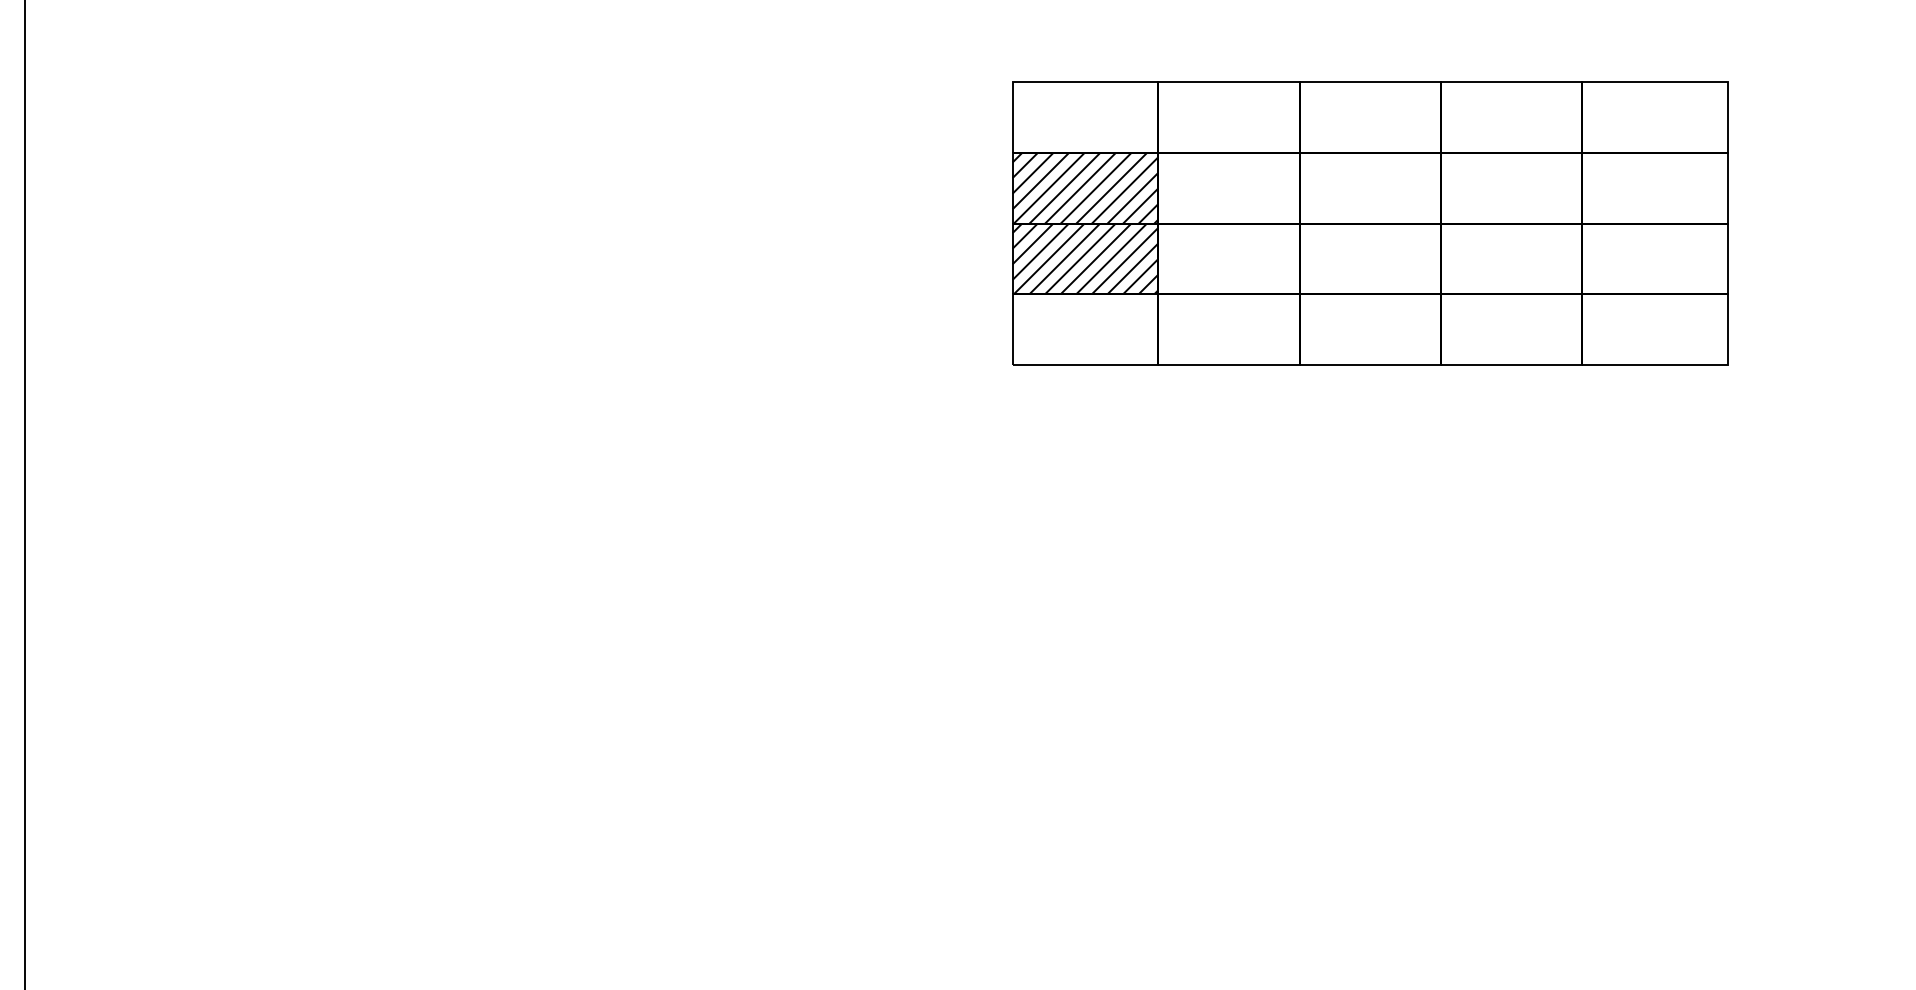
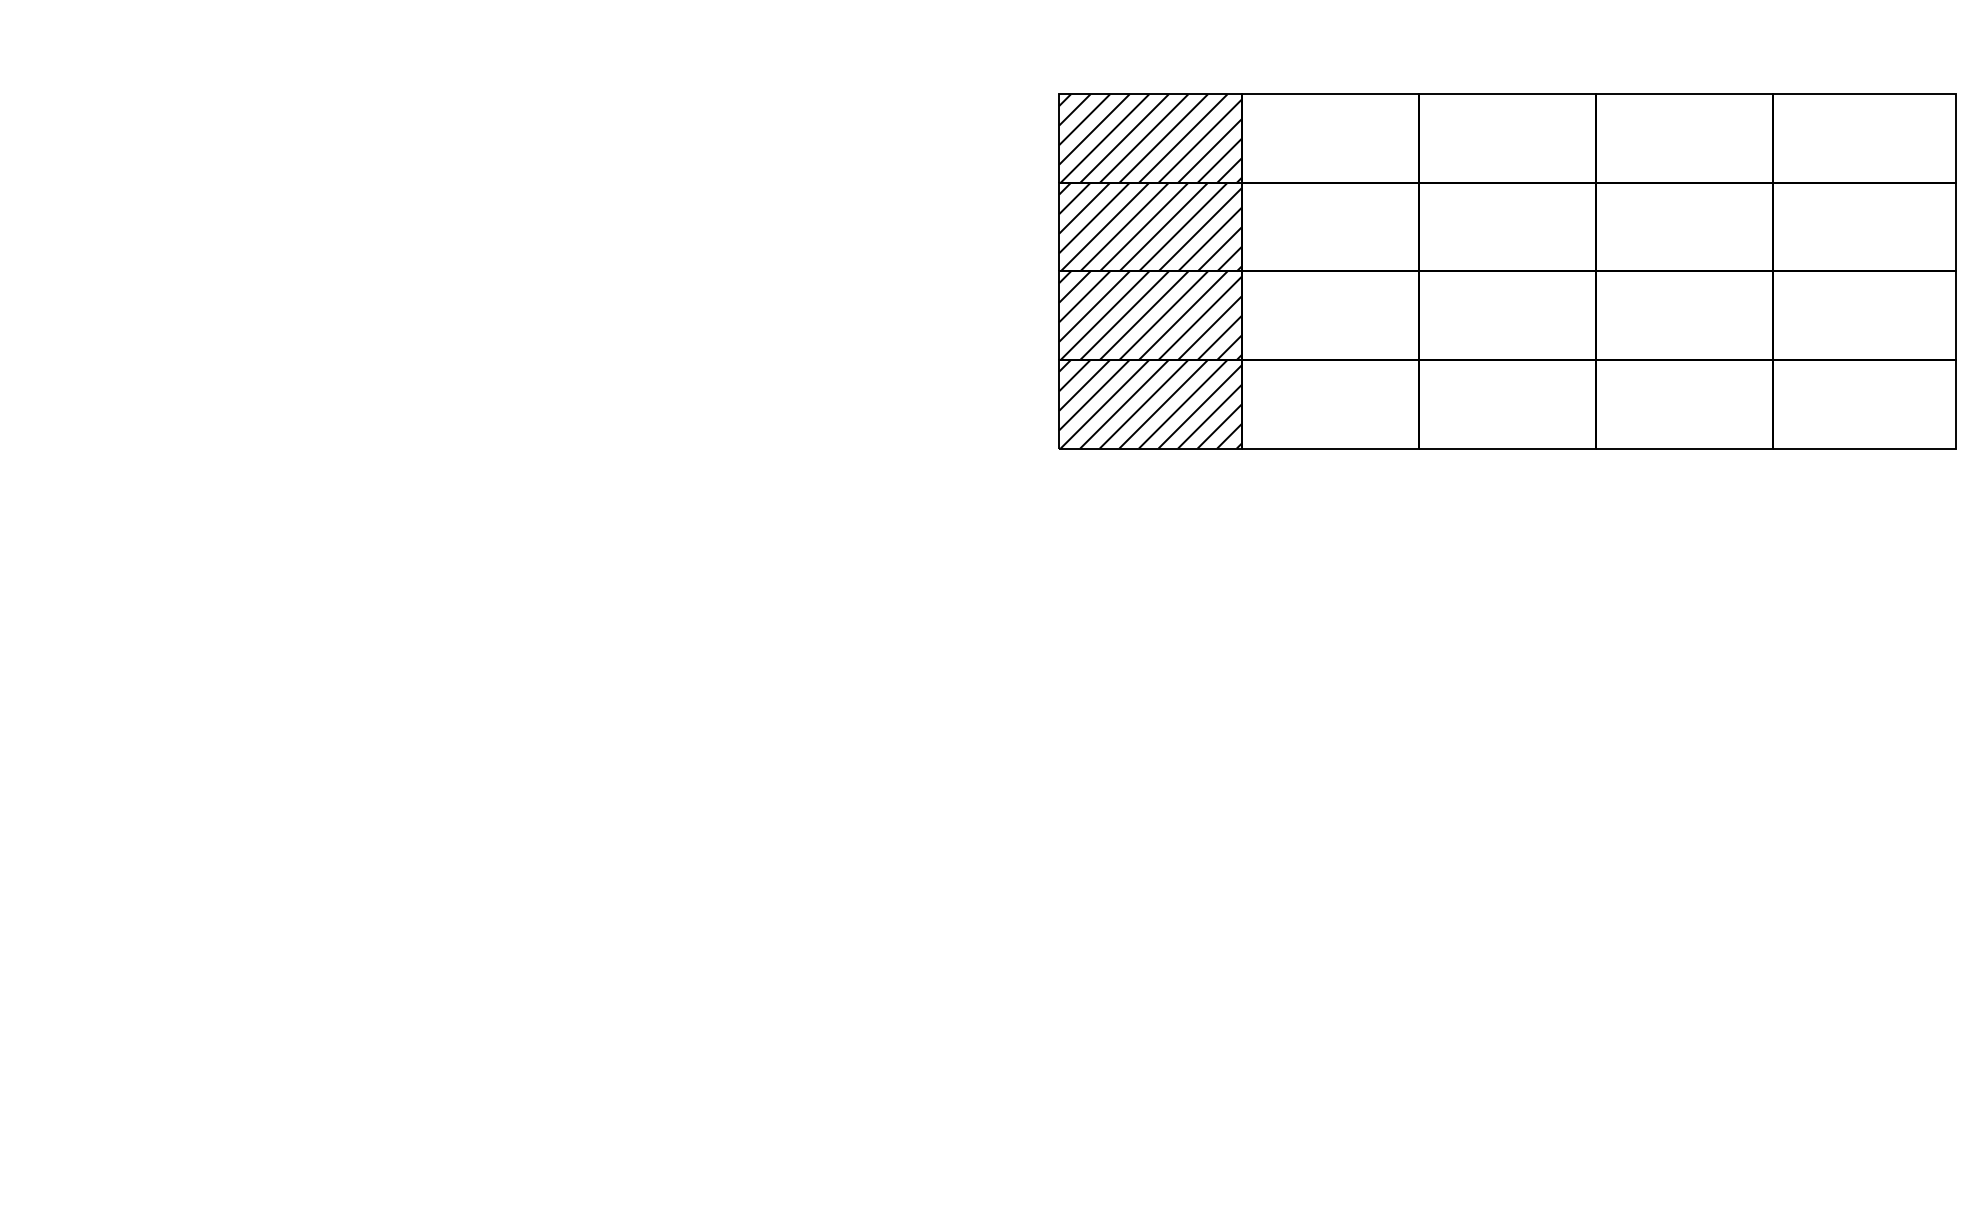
hatch: (1085, 117) -> (1150, 138), added
hatch: (1085, 329) -> (1150, 404), added

